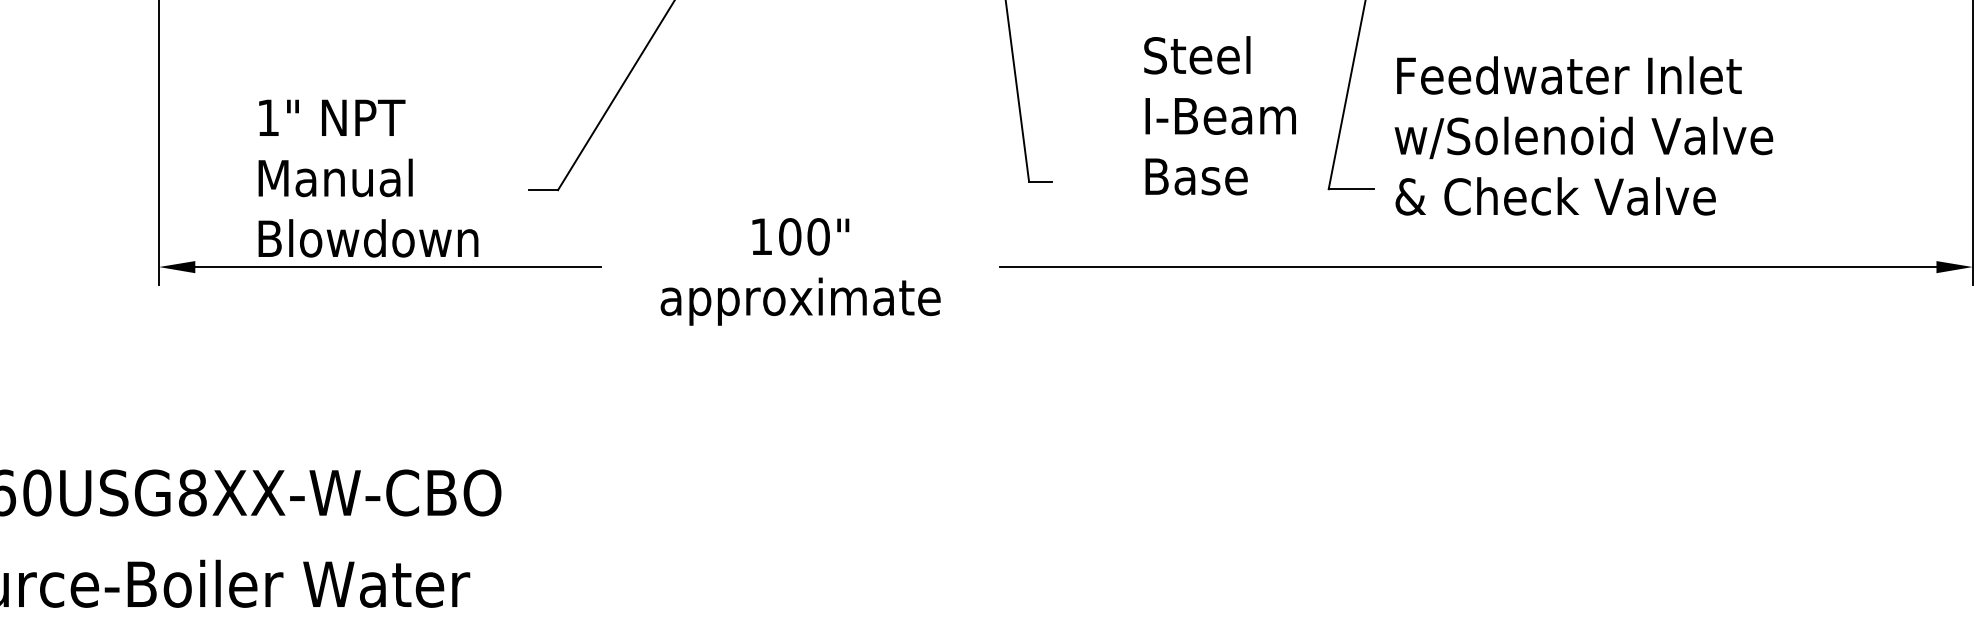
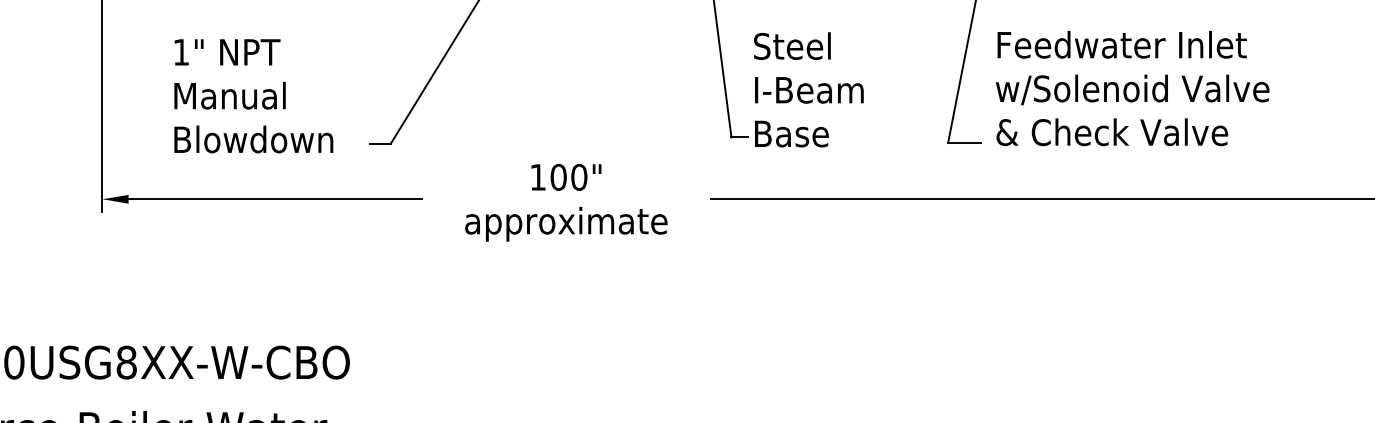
text: (1219, 115) -> (808, 89), moved
text: (1583, 135) -> (1132, 88), moved
text: (368, 178) -> (253, 96), moved

